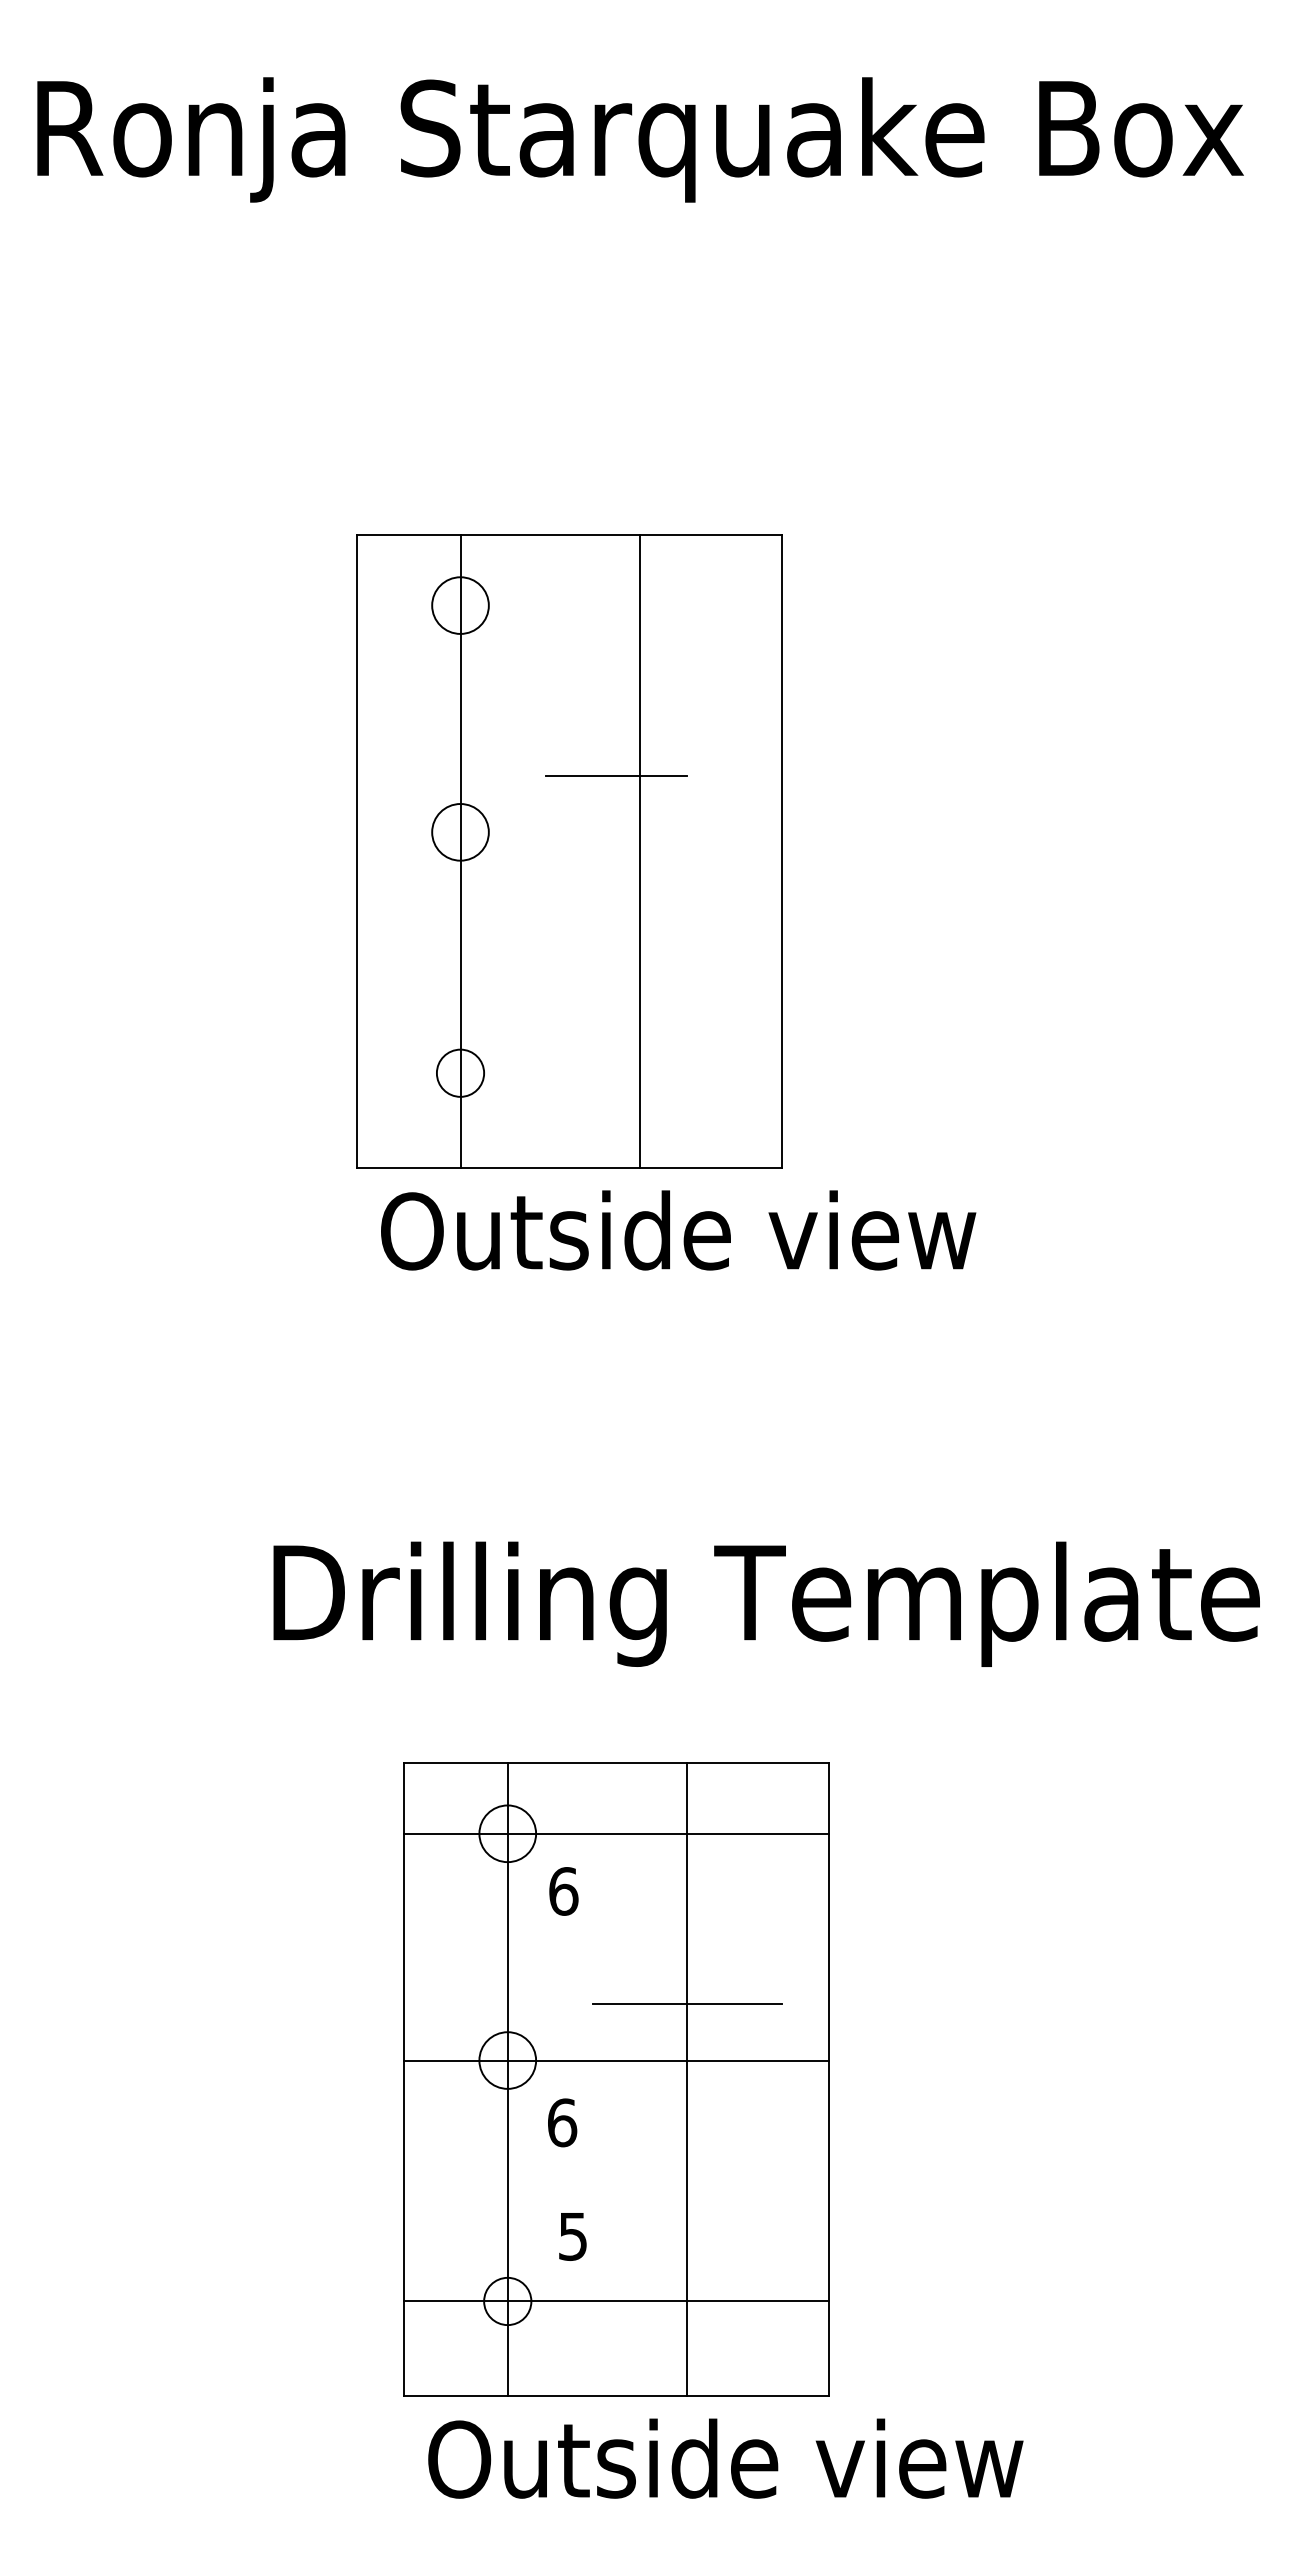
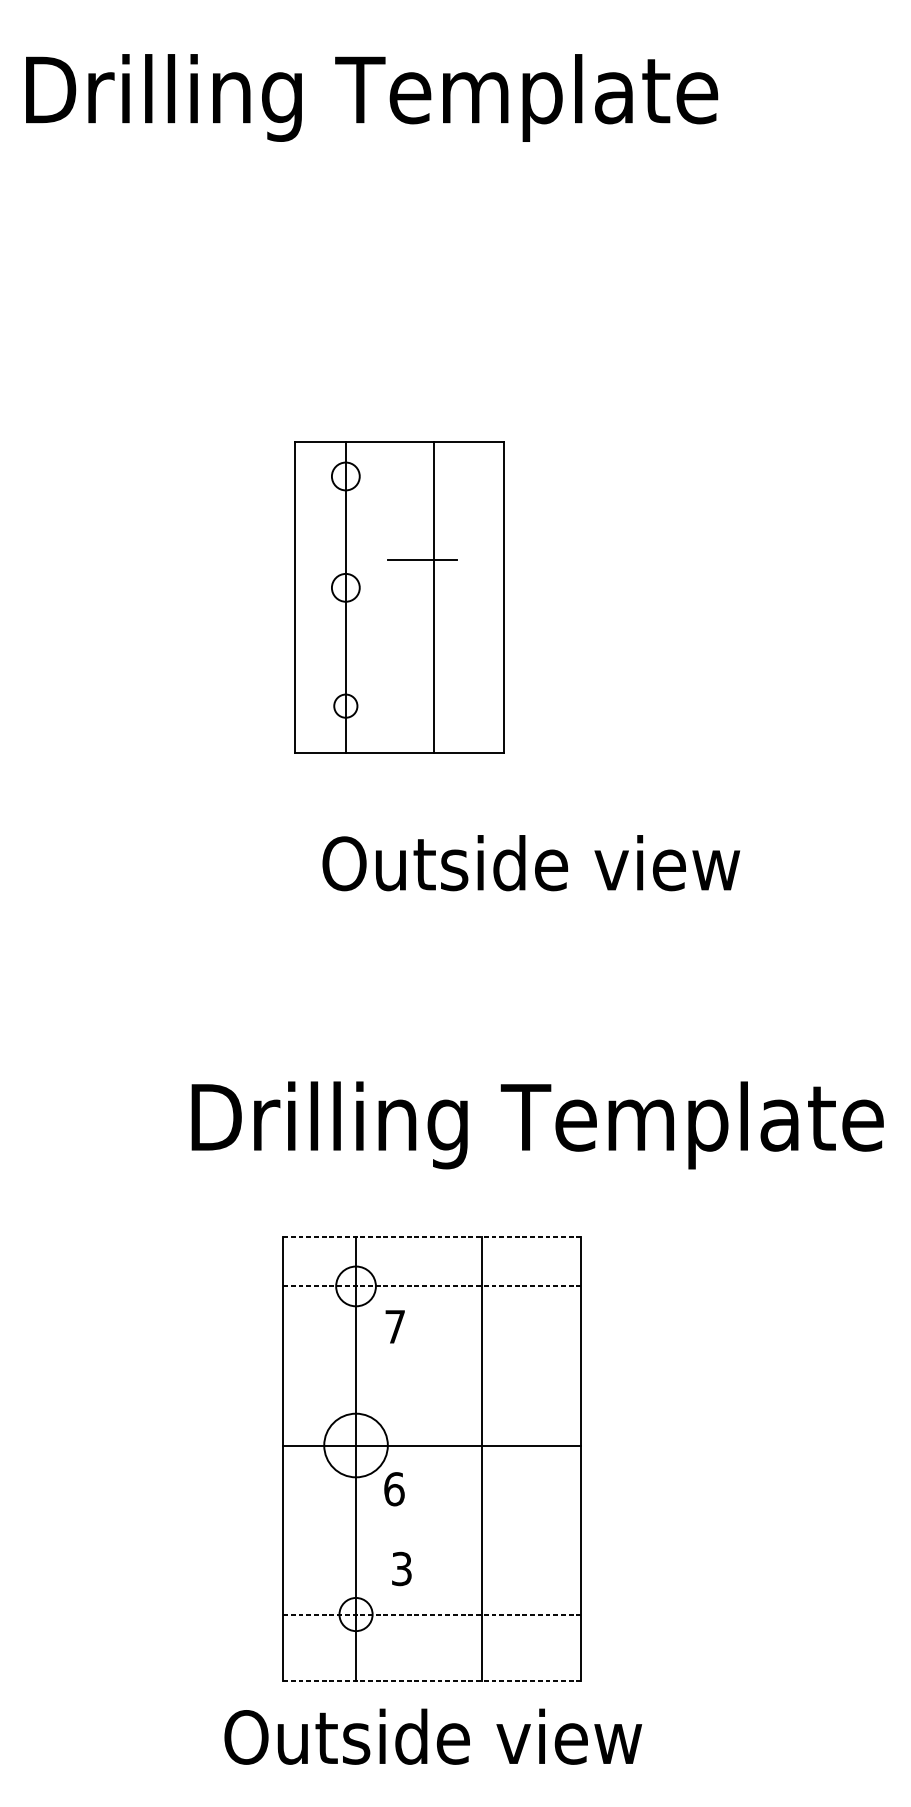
text: (646, 139) -> (453, 97), Ronja Starquake Box -> Drilling Template
part: (569, 851) -> (399, 597), size x0.7
text: (678, 1230) -> (531, 863), moved
line: (616, 1762) -> (432, 1236), solid -> dashed
line: (616, 1833) -> (432, 1286), solid -> dashed
text: (563, 1891) -> (395, 1326), 6 -> 7
line: (686, 2003) -> (481, 1405), removed
circle: (507, 2060) -> (355, 1445), size x1.6
text: (573, 2236) -> (402, 1568), 5 -> 3
line: (616, 2301) -> (432, 1614), solid -> dashed
line: (616, 2395) -> (432, 1680), solid -> dashed
text: (725, 2458) -> (433, 1736), moved

